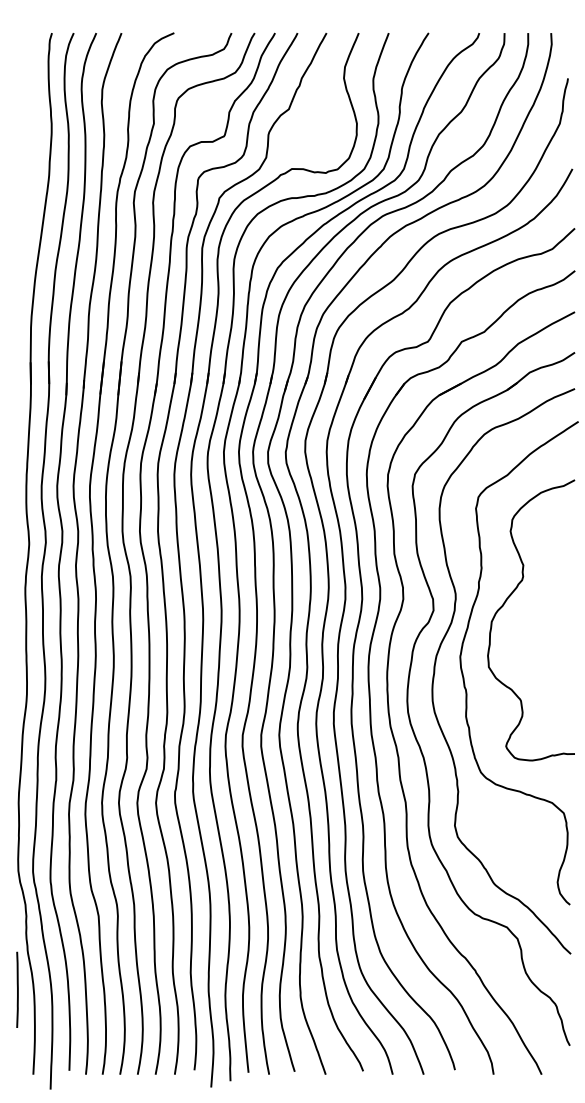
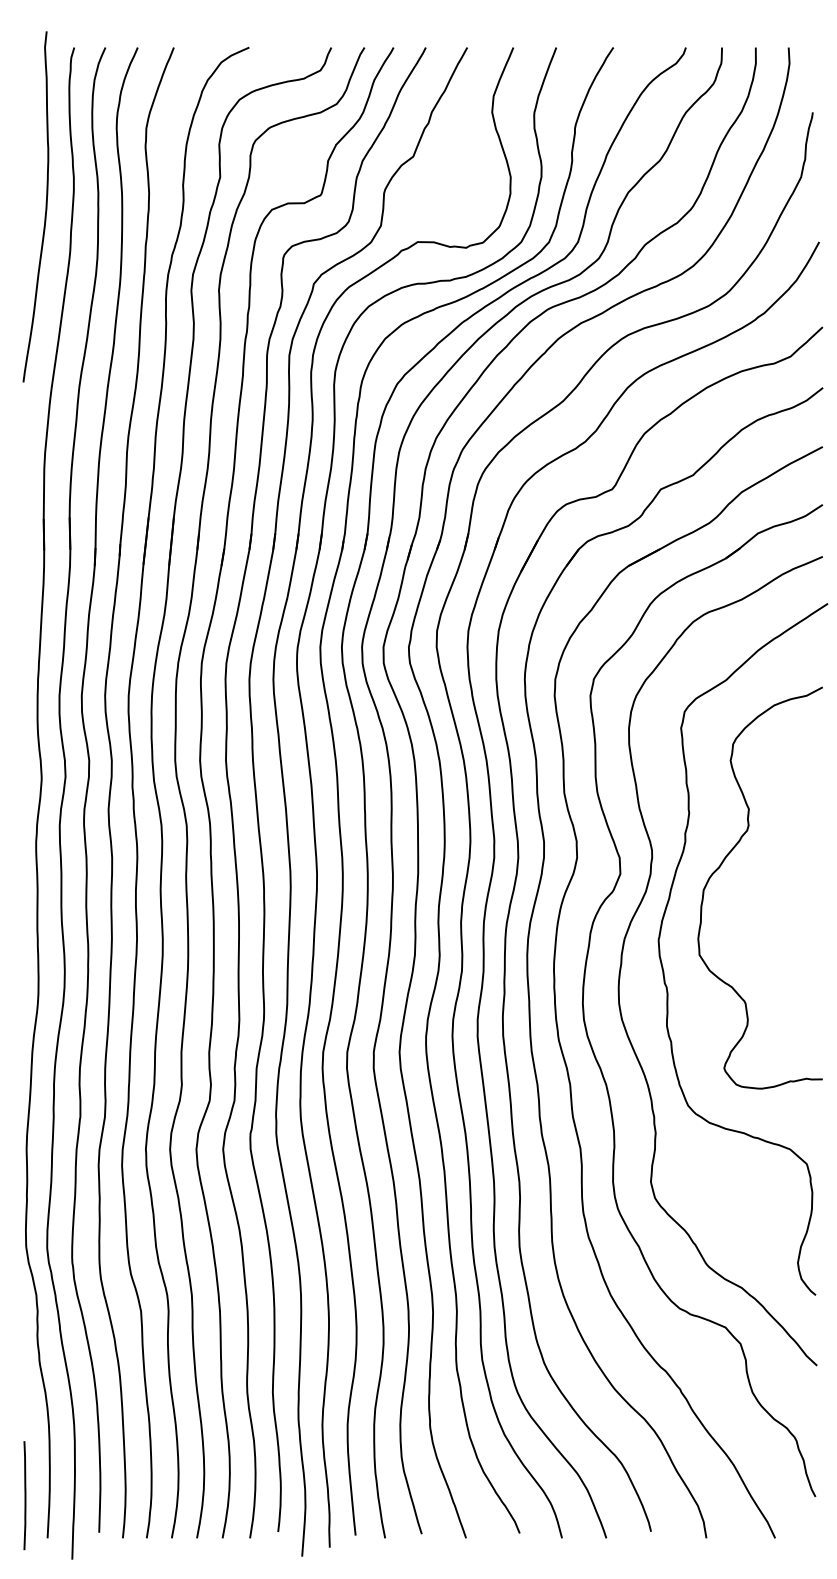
curve: (31, 143) -> (44, 205), added
line: (17, 989) -> (24, 1495), moved

